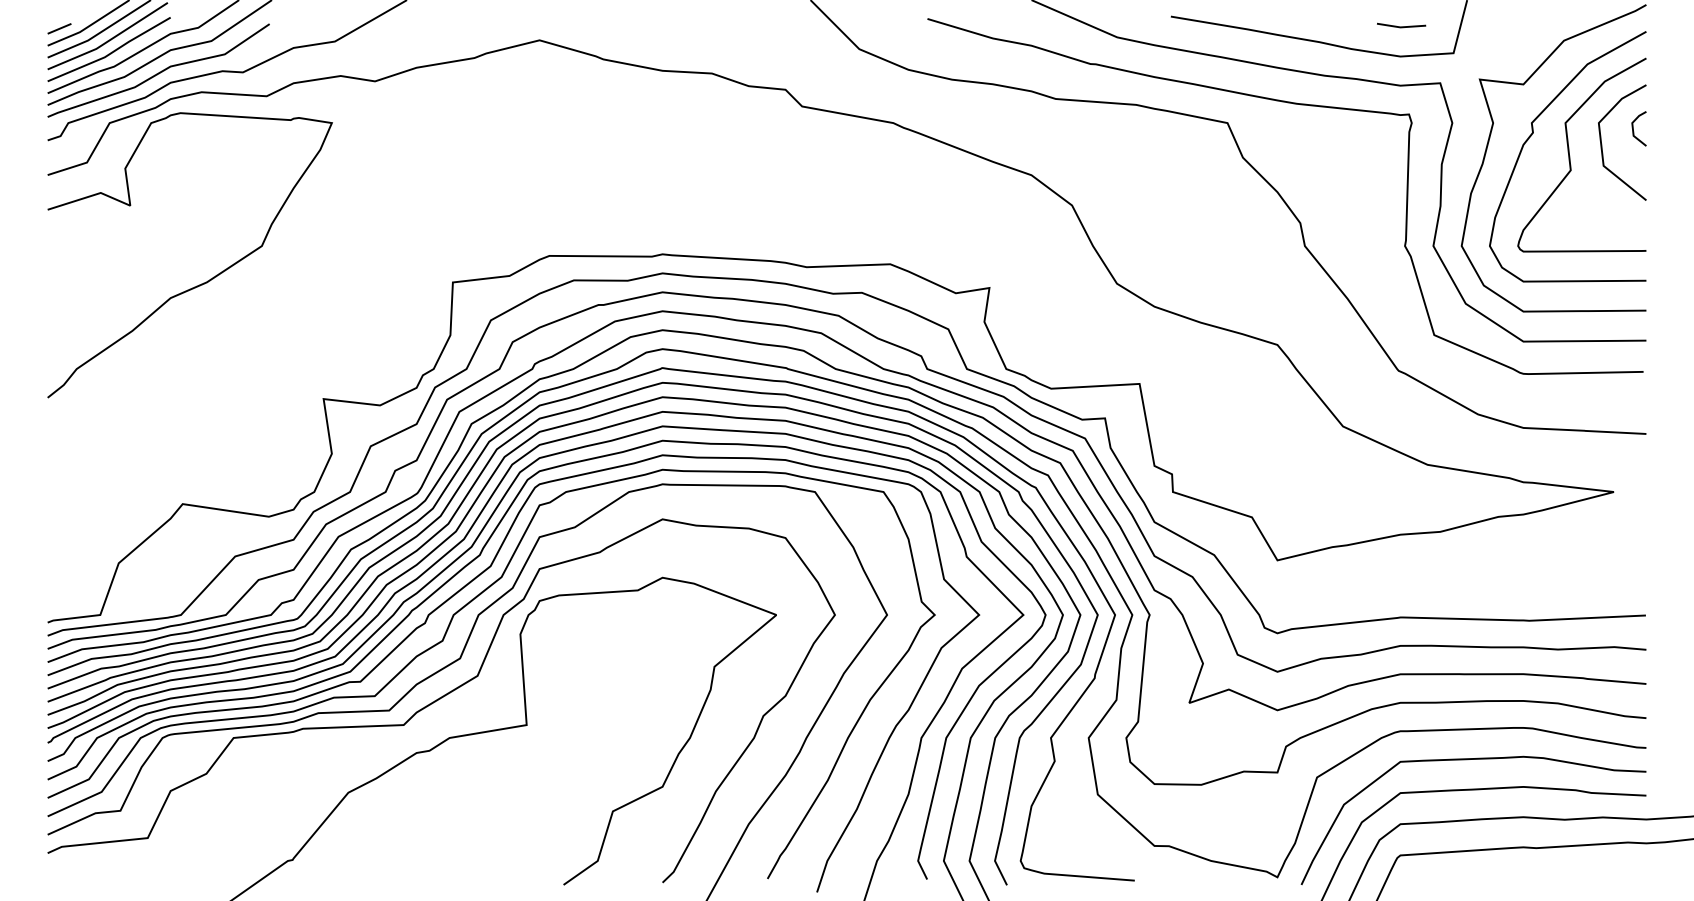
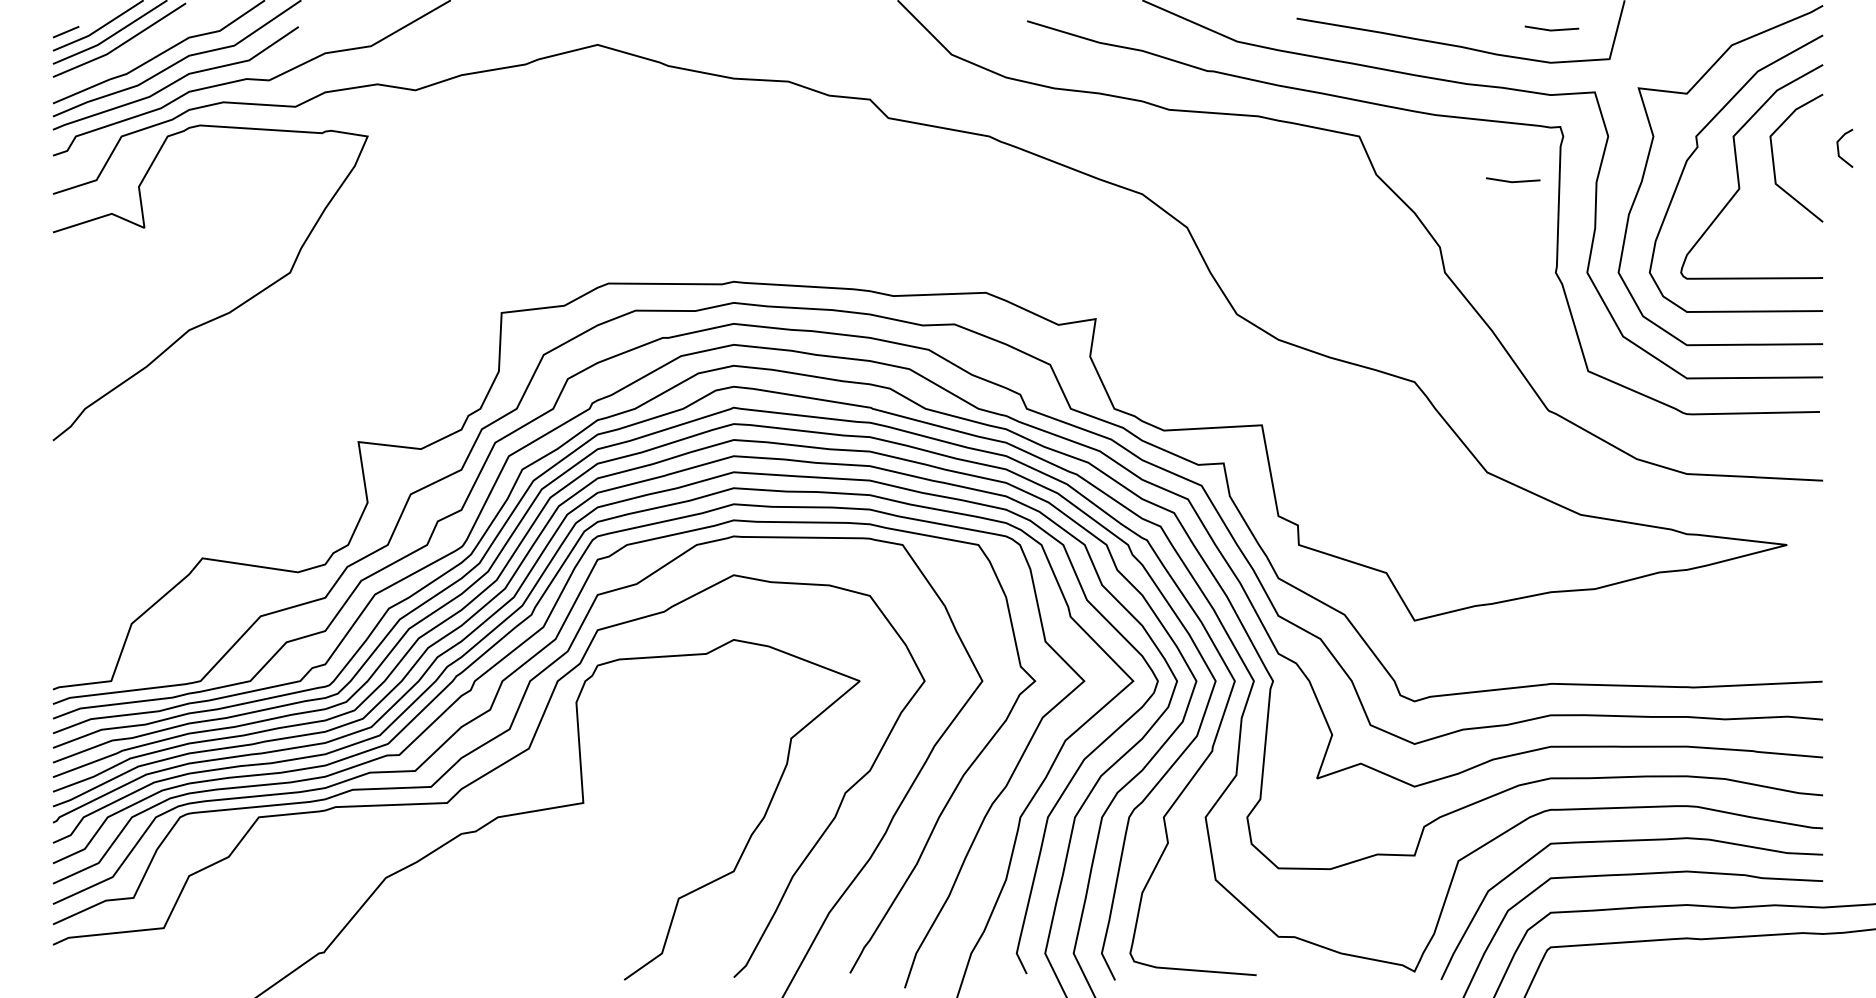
line: (111, 51) -> (123, 57), removed
line: (1633, 128) -> (1838, 148), moved
line: (1366, 163) -> (1513, 181), added

